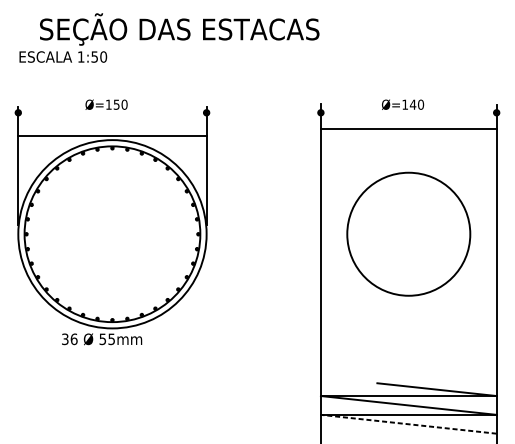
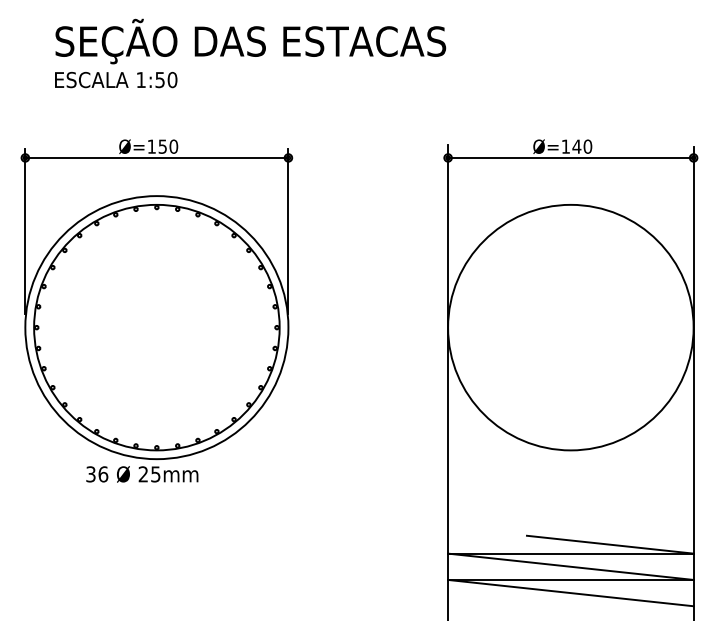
text: (63, 57) -> (116, 80), moved
line: (408, 128) -> (570, 157), moved
line: (112, 136) -> (156, 157), moved
circle: (408, 234) -> (570, 327), size x1.43
text: (102, 339) -> (142, 474), 55mm -> 25mm
line: (408, 424) -> (570, 593), dashed -> solid

